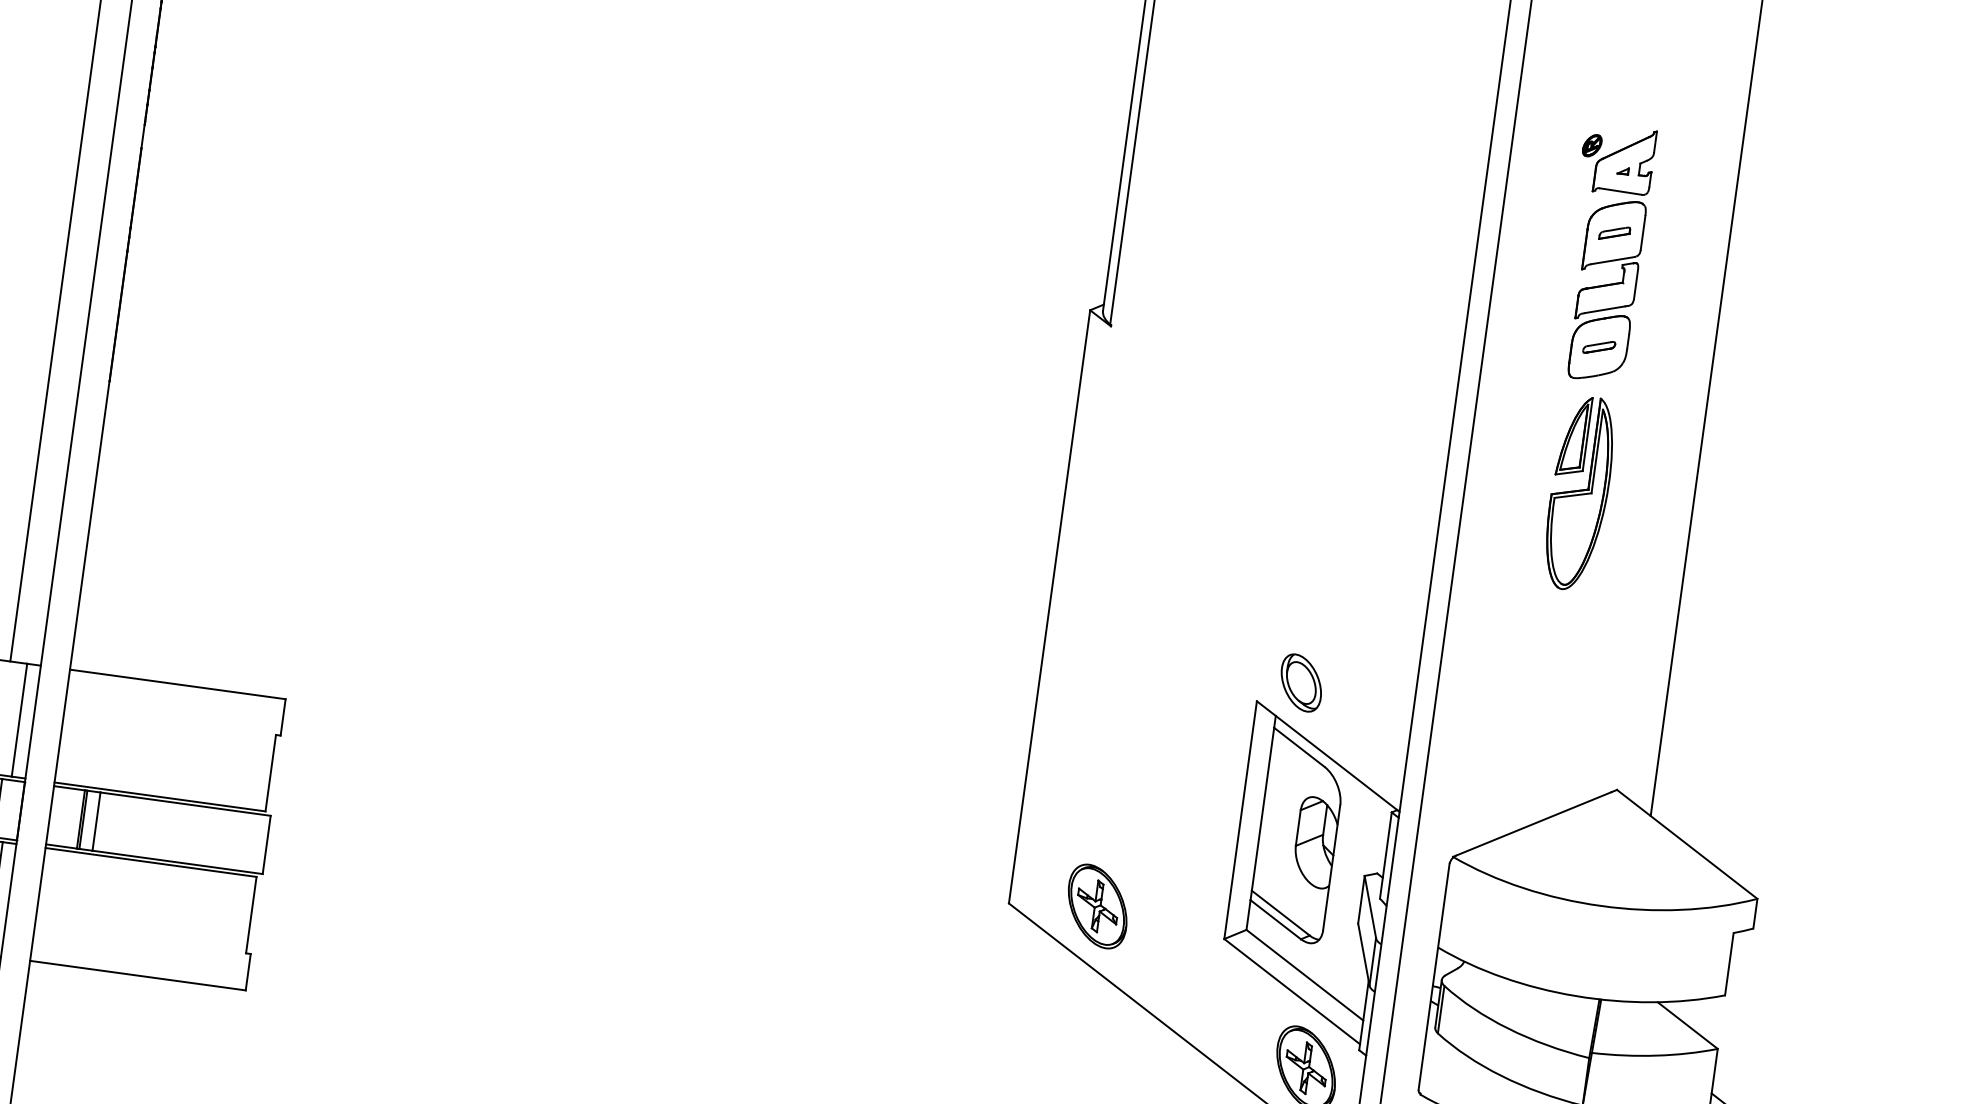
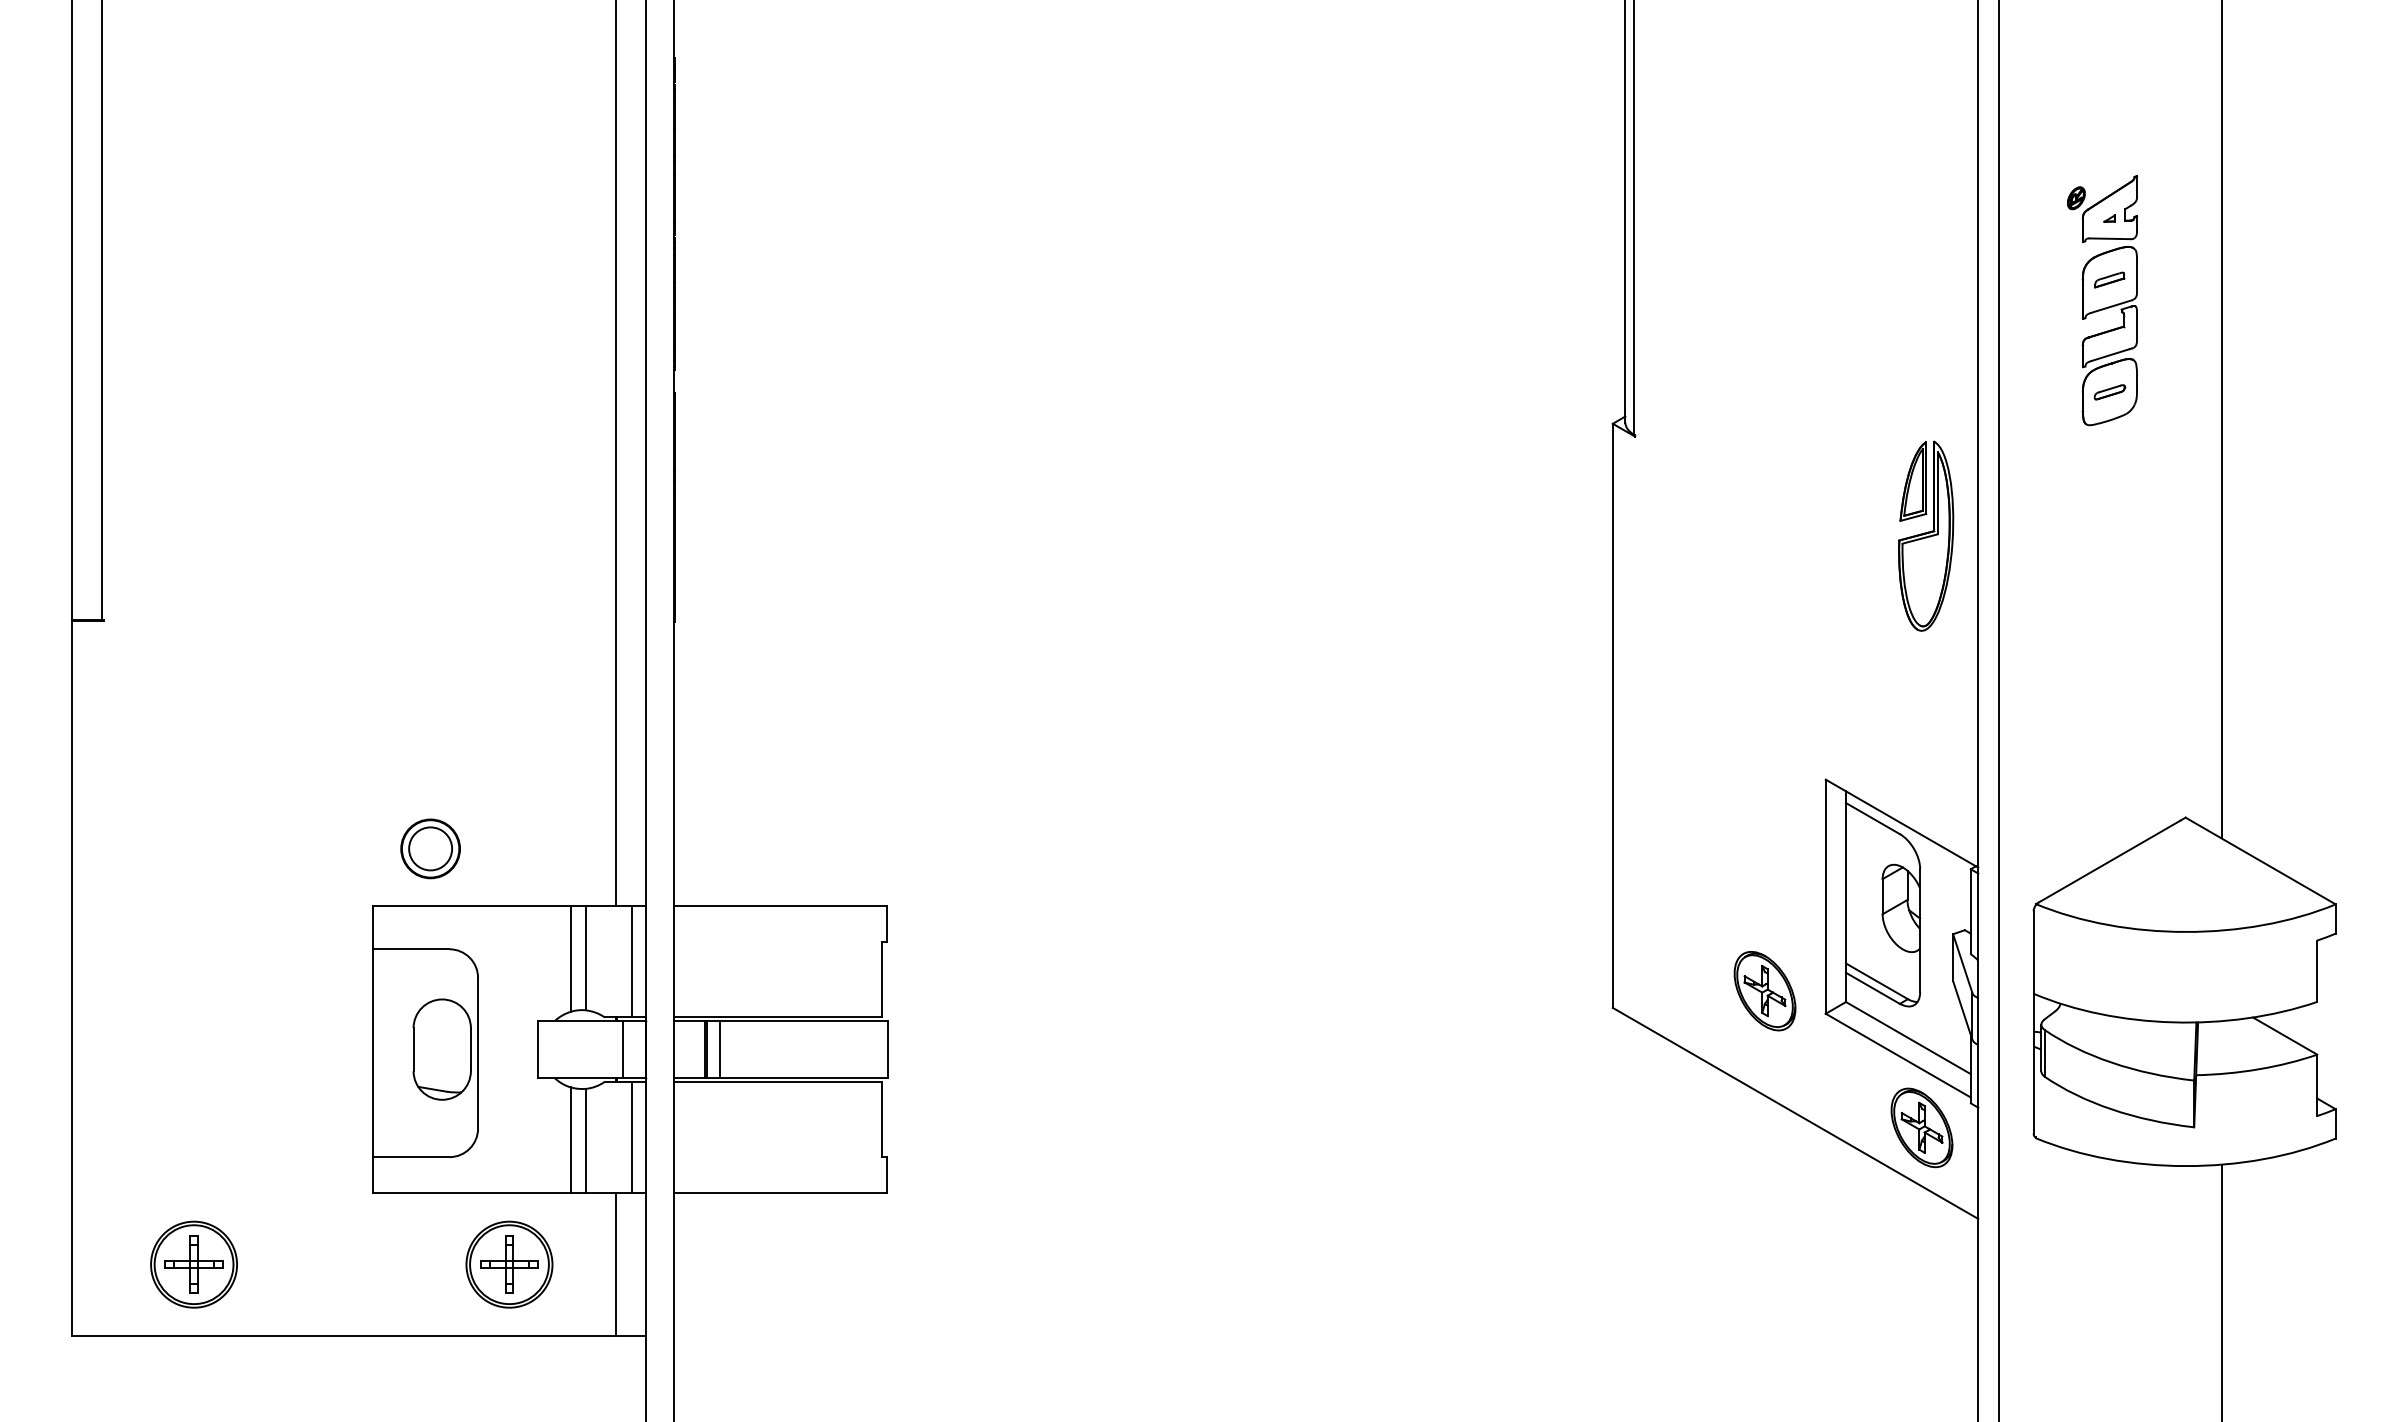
part: (1580, 492) -> (1926, 535), moved
part: (1300, 682) -> (1865, 755), removed
part: (1097, 906) -> (1764, 991), moved

